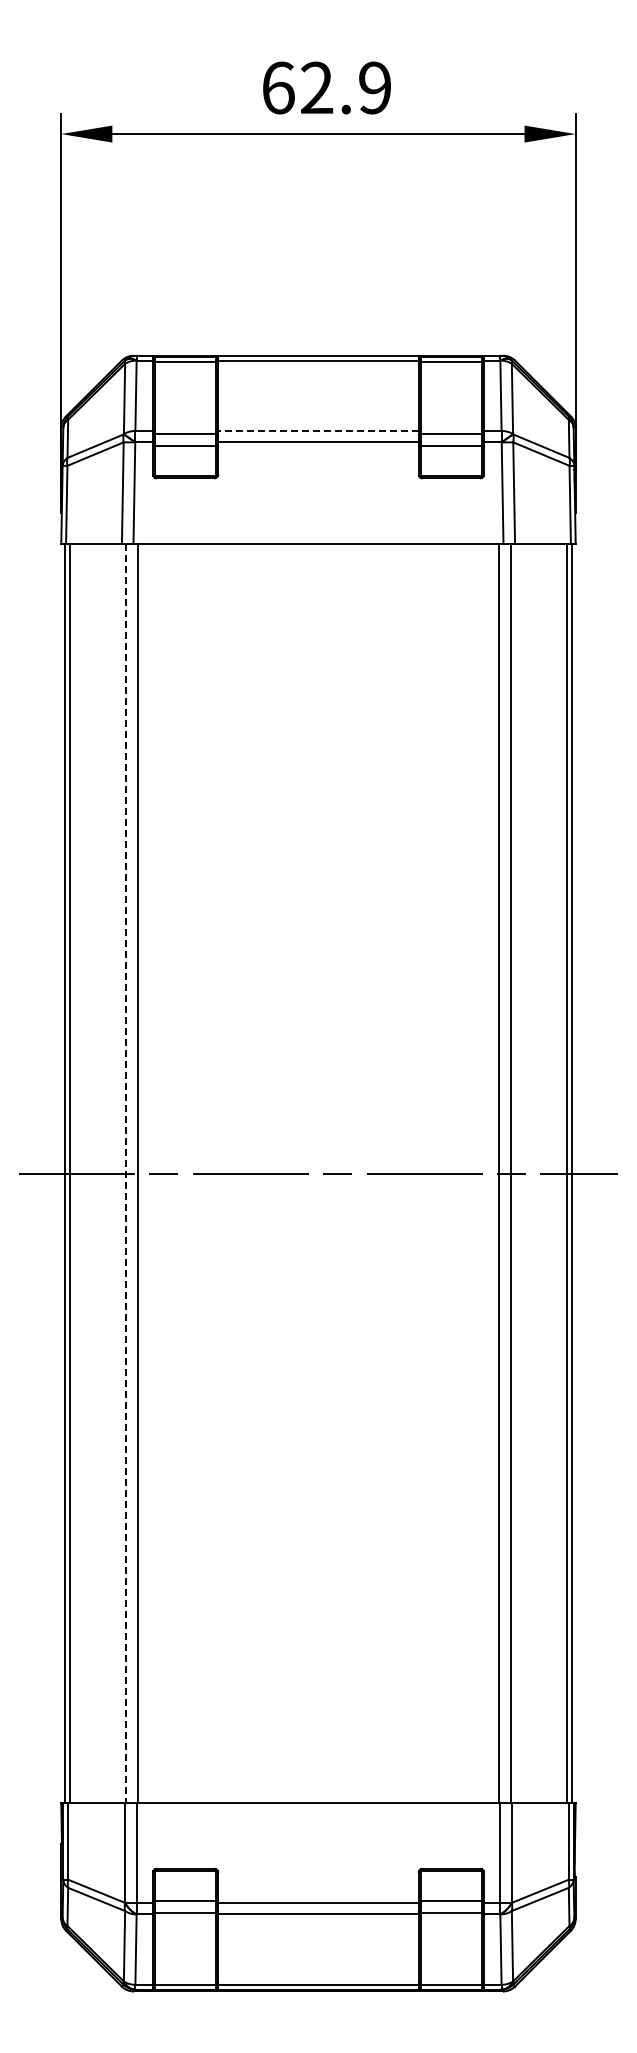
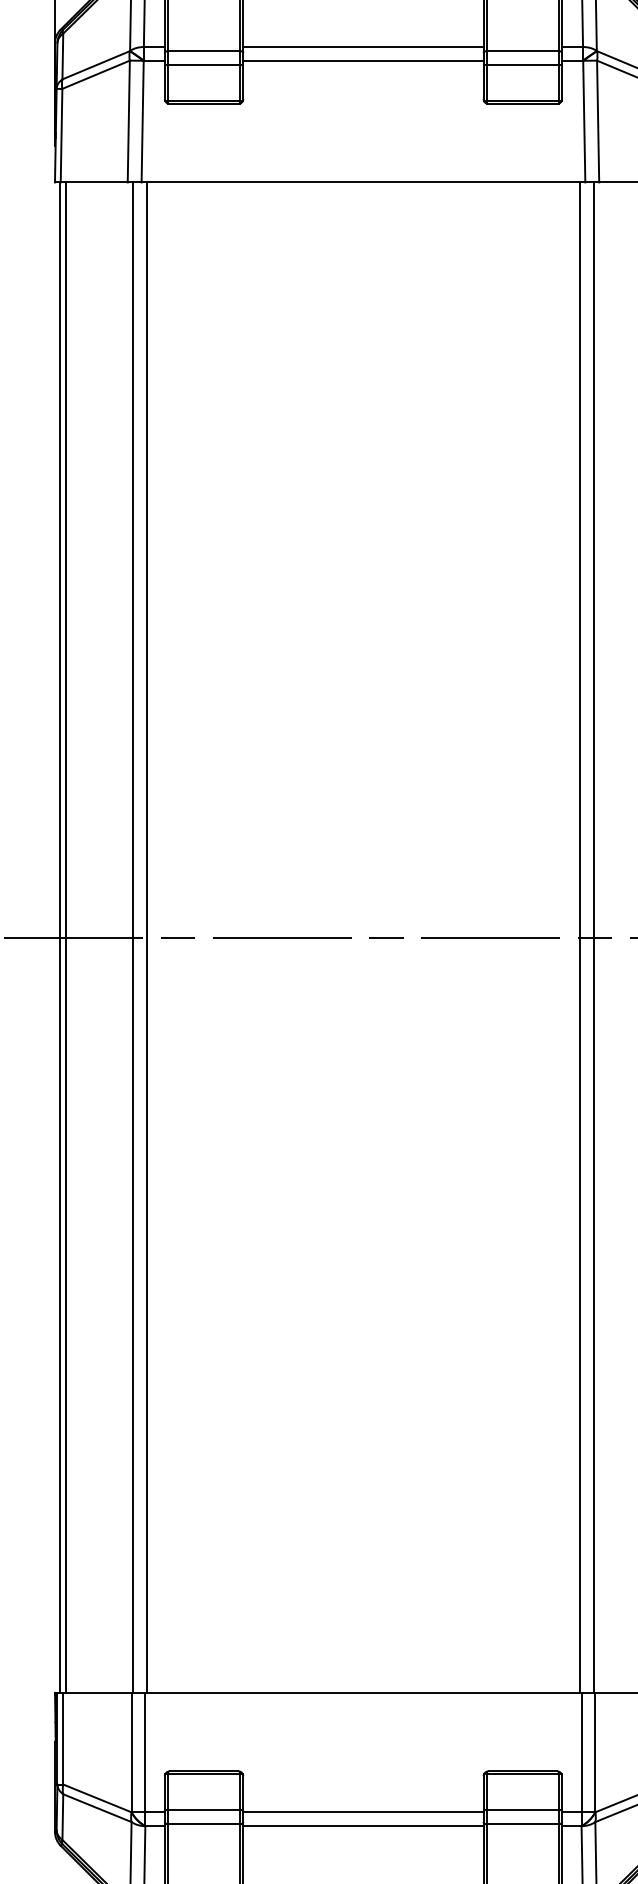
line: (318, 430) -> (363, 46), dashed -> solid
line: (126, 1173) -> (133, 937), dashed -> solid

